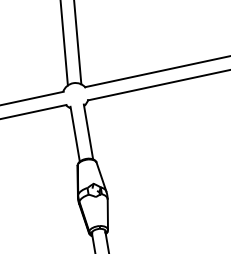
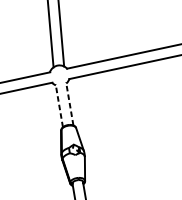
line: (88, 131) -> (69, 103), solid -> dashed
line: (75, 134) -> (59, 105), solid -> dashed

